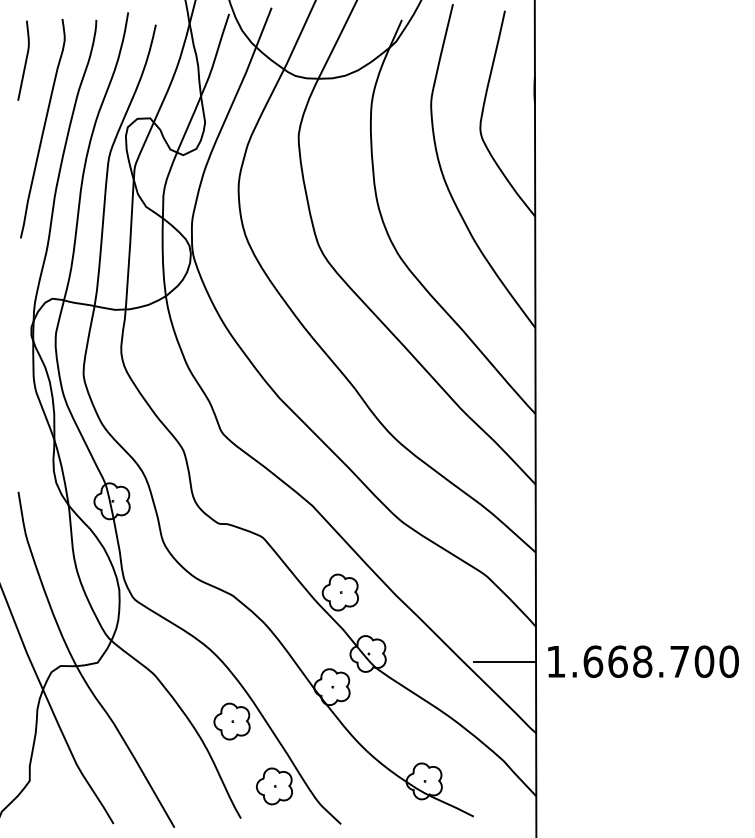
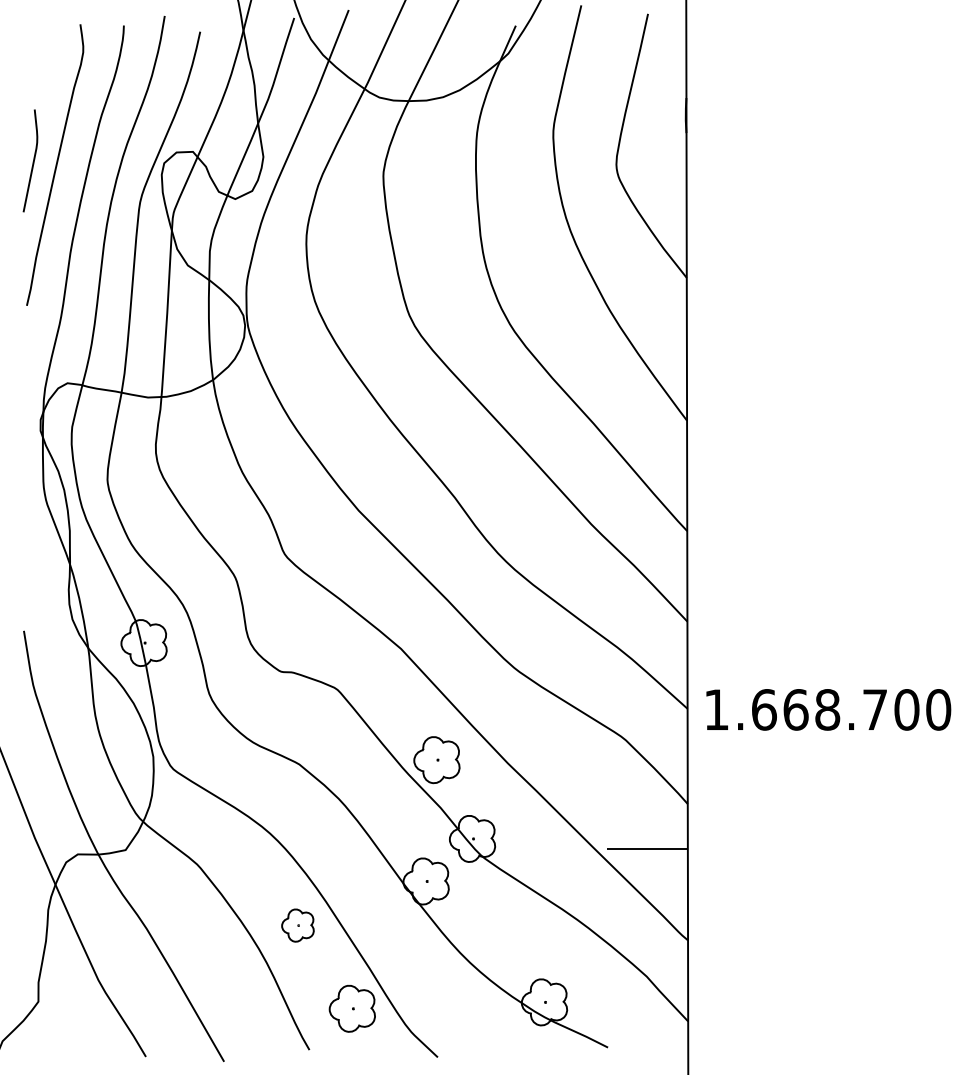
curve: (25, 61) -> (32, 161), moved
text: (643, 661) -> (828, 709), moved
part: (231, 721) -> (297, 925), size x0.7

